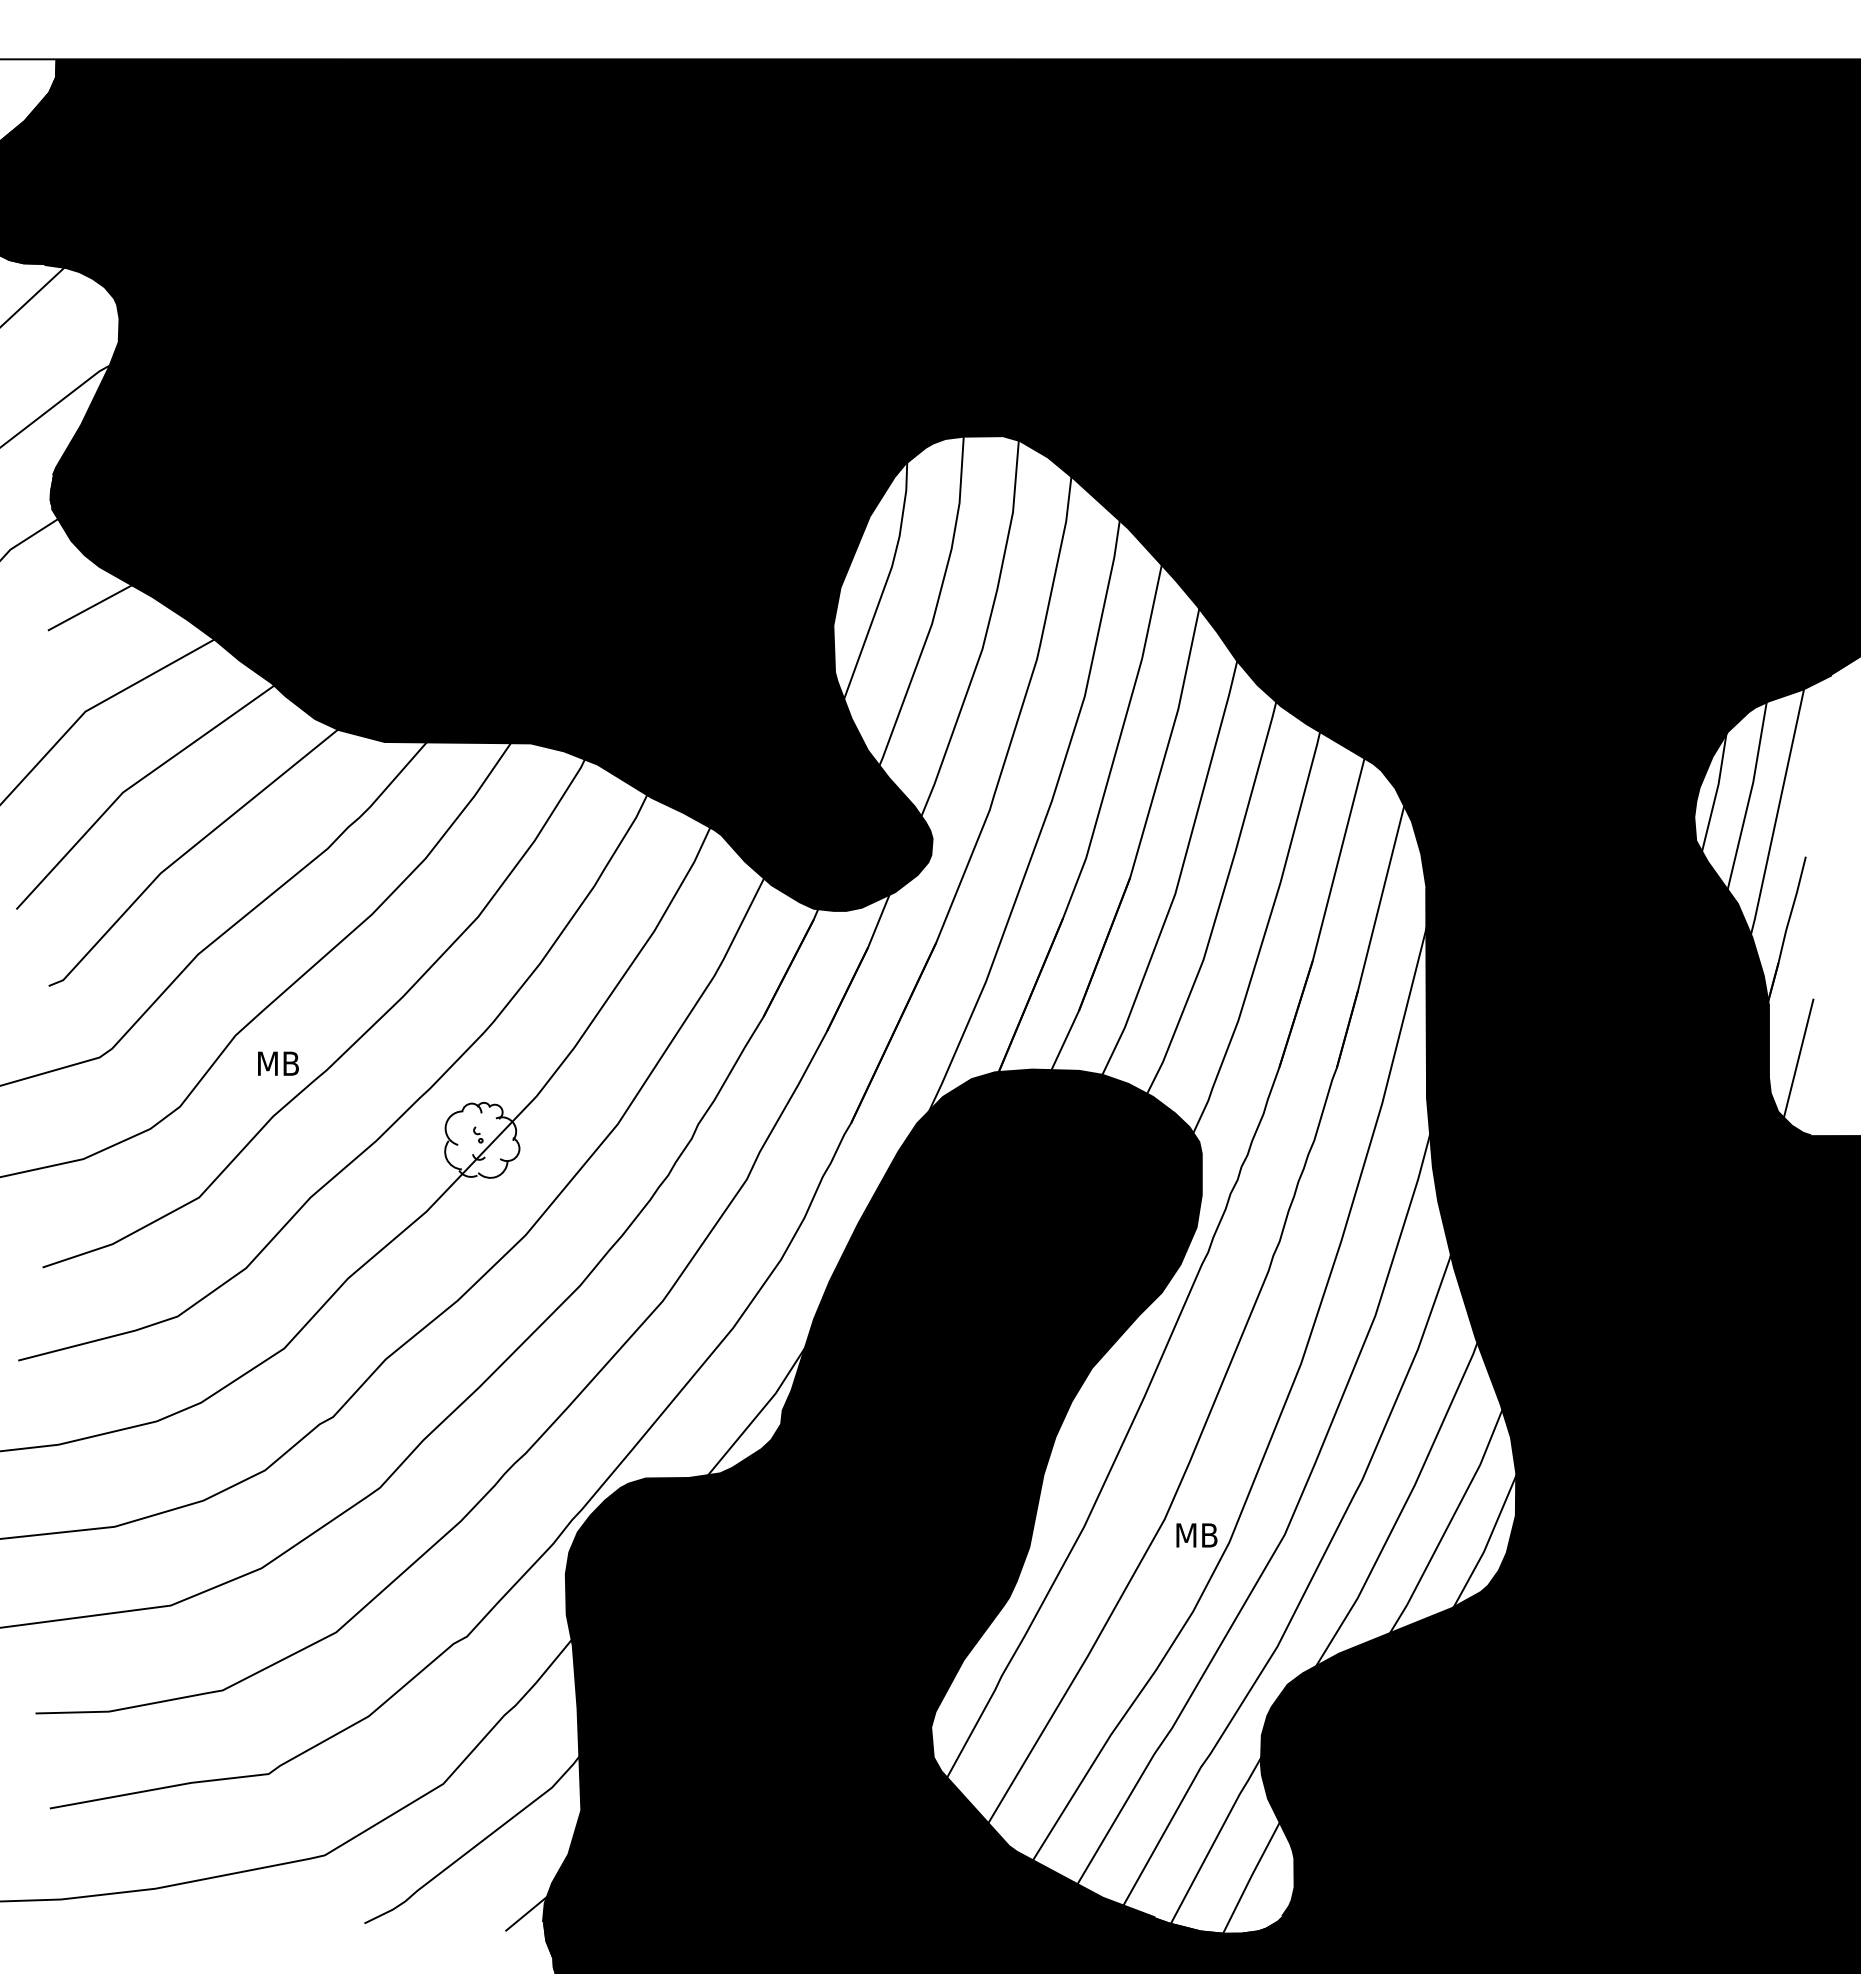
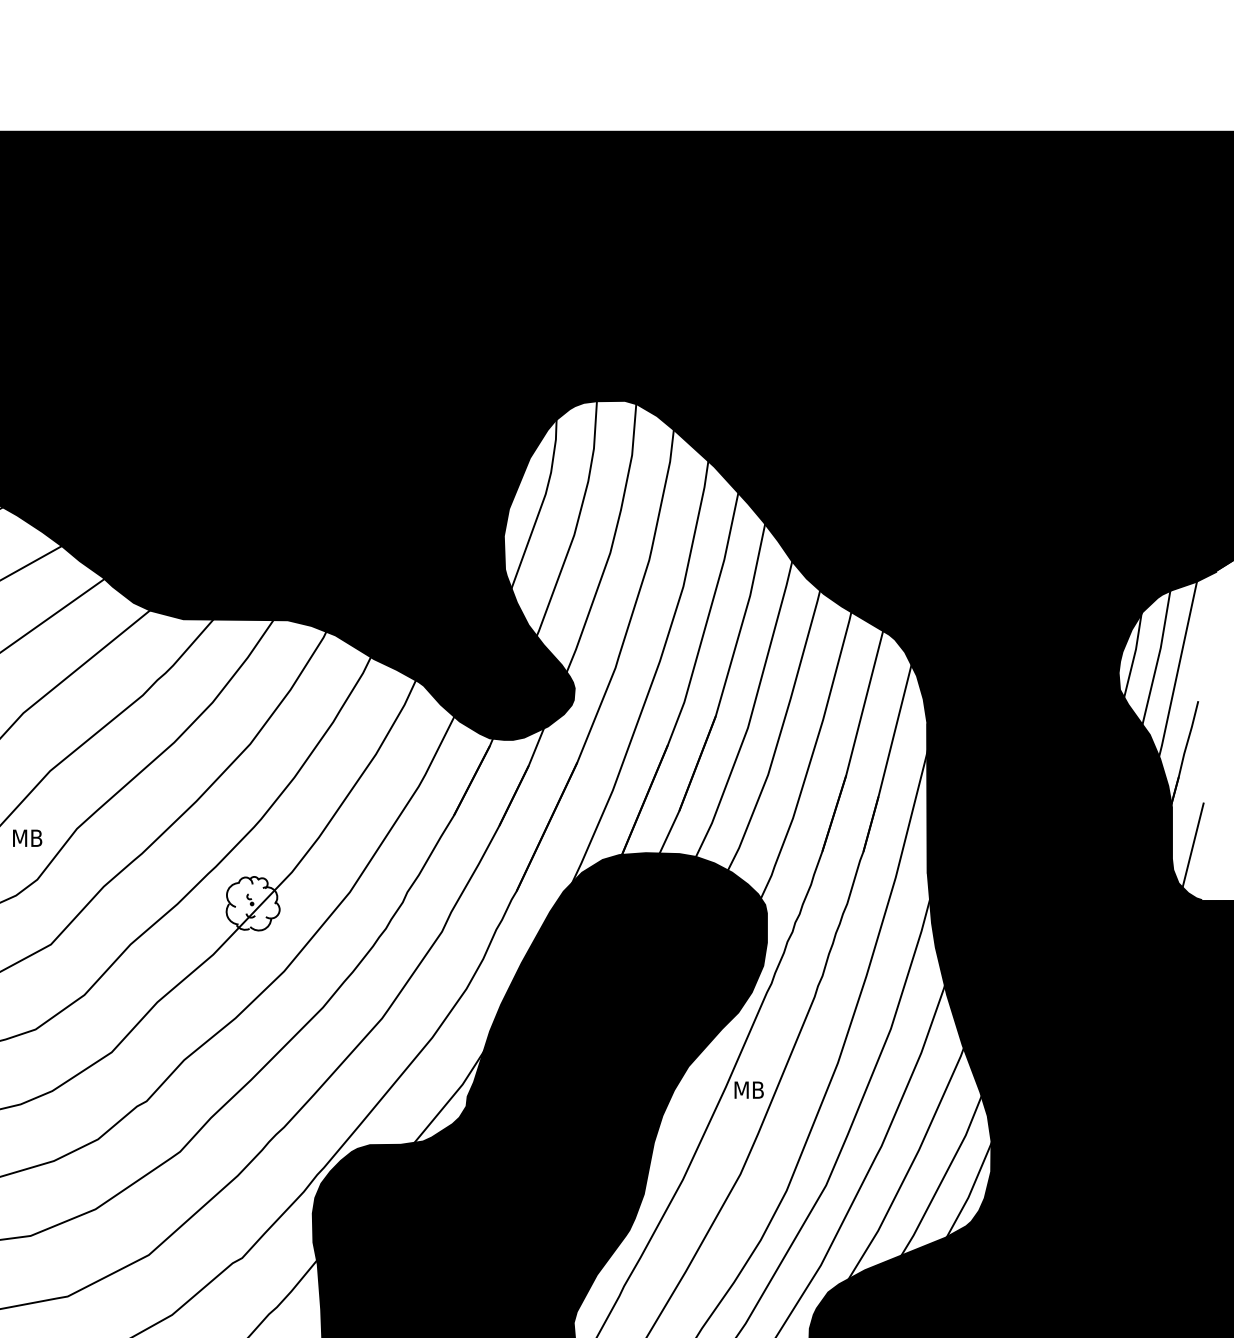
text: (278, 1063) -> (27, 838), moved
text: (1196, 1535) -> (748, 1090), moved

